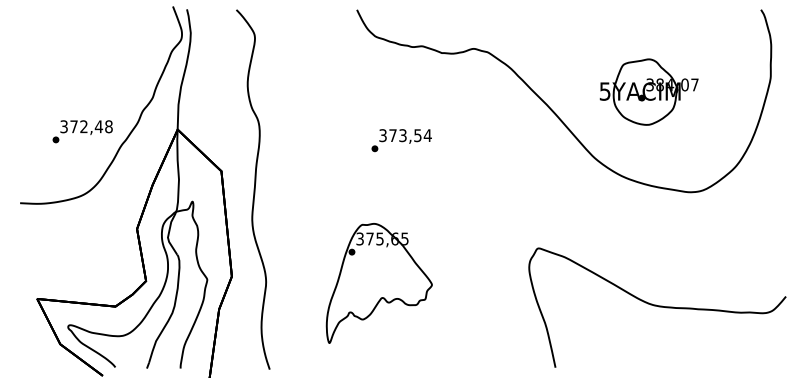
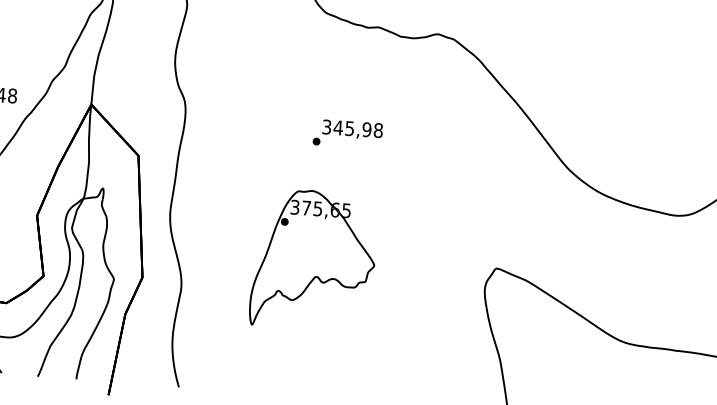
part: (648, 91) -> (635, 96), removed
text: (409, 135) -> (357, 128), 373,54 -> 345,98
part: (378, 283) -> (312, 259), moved

